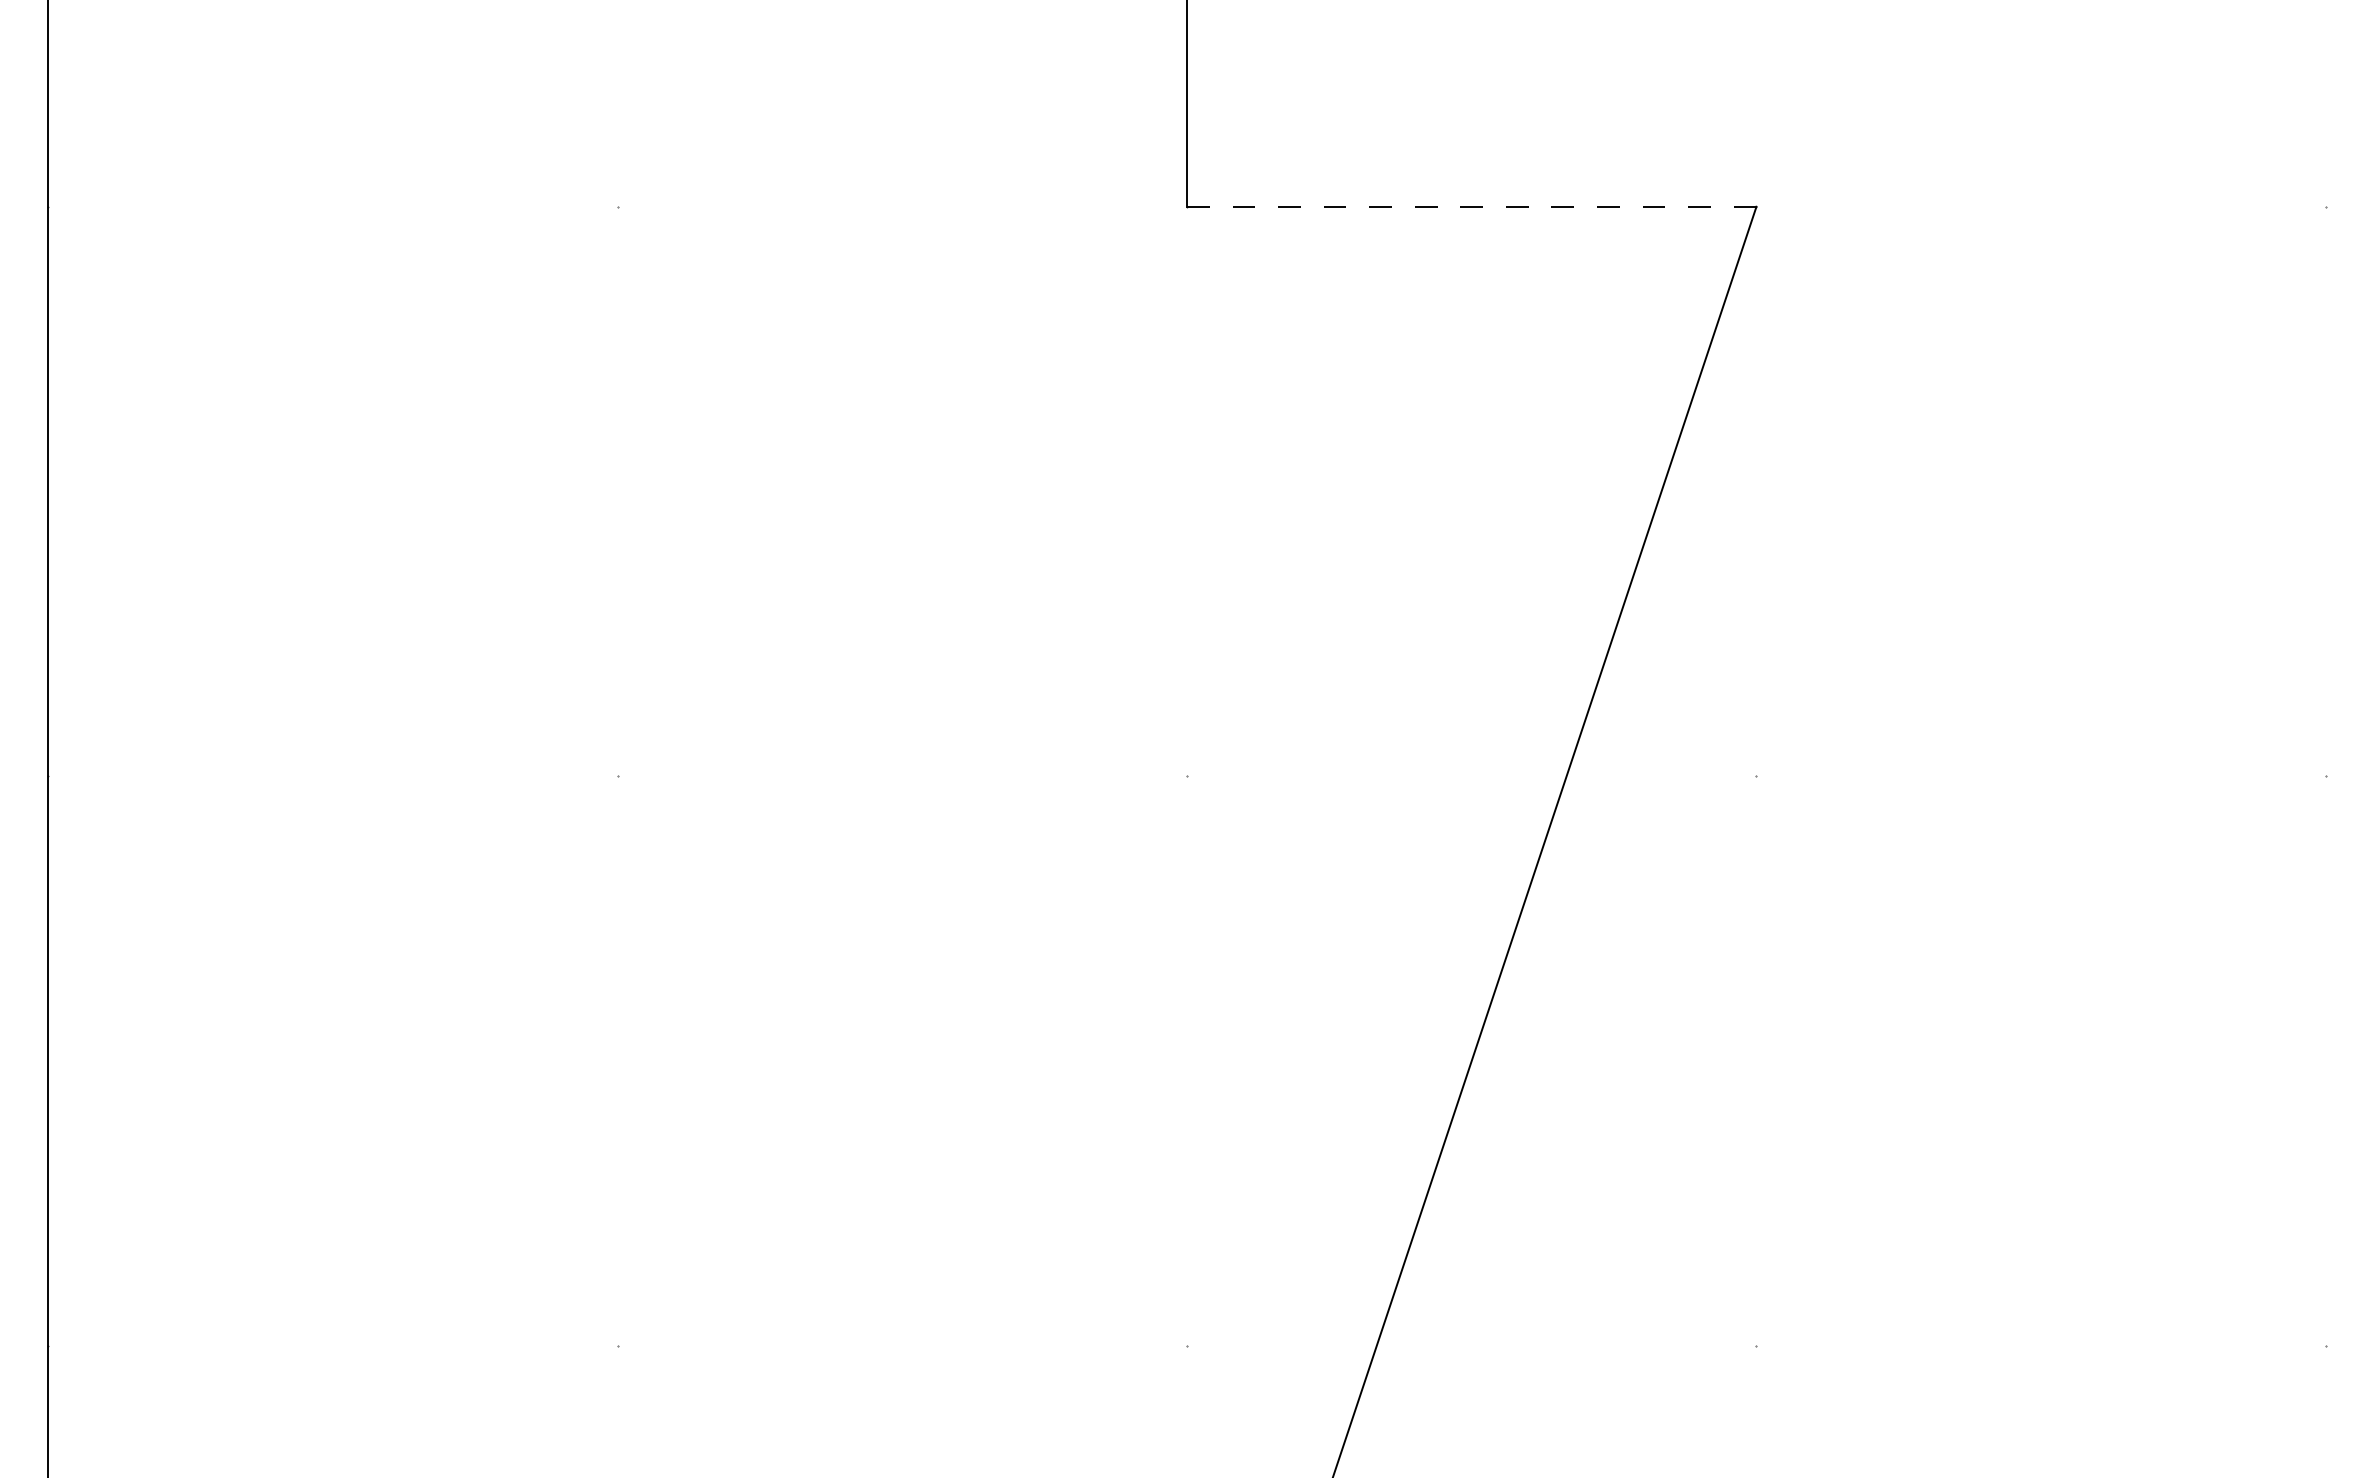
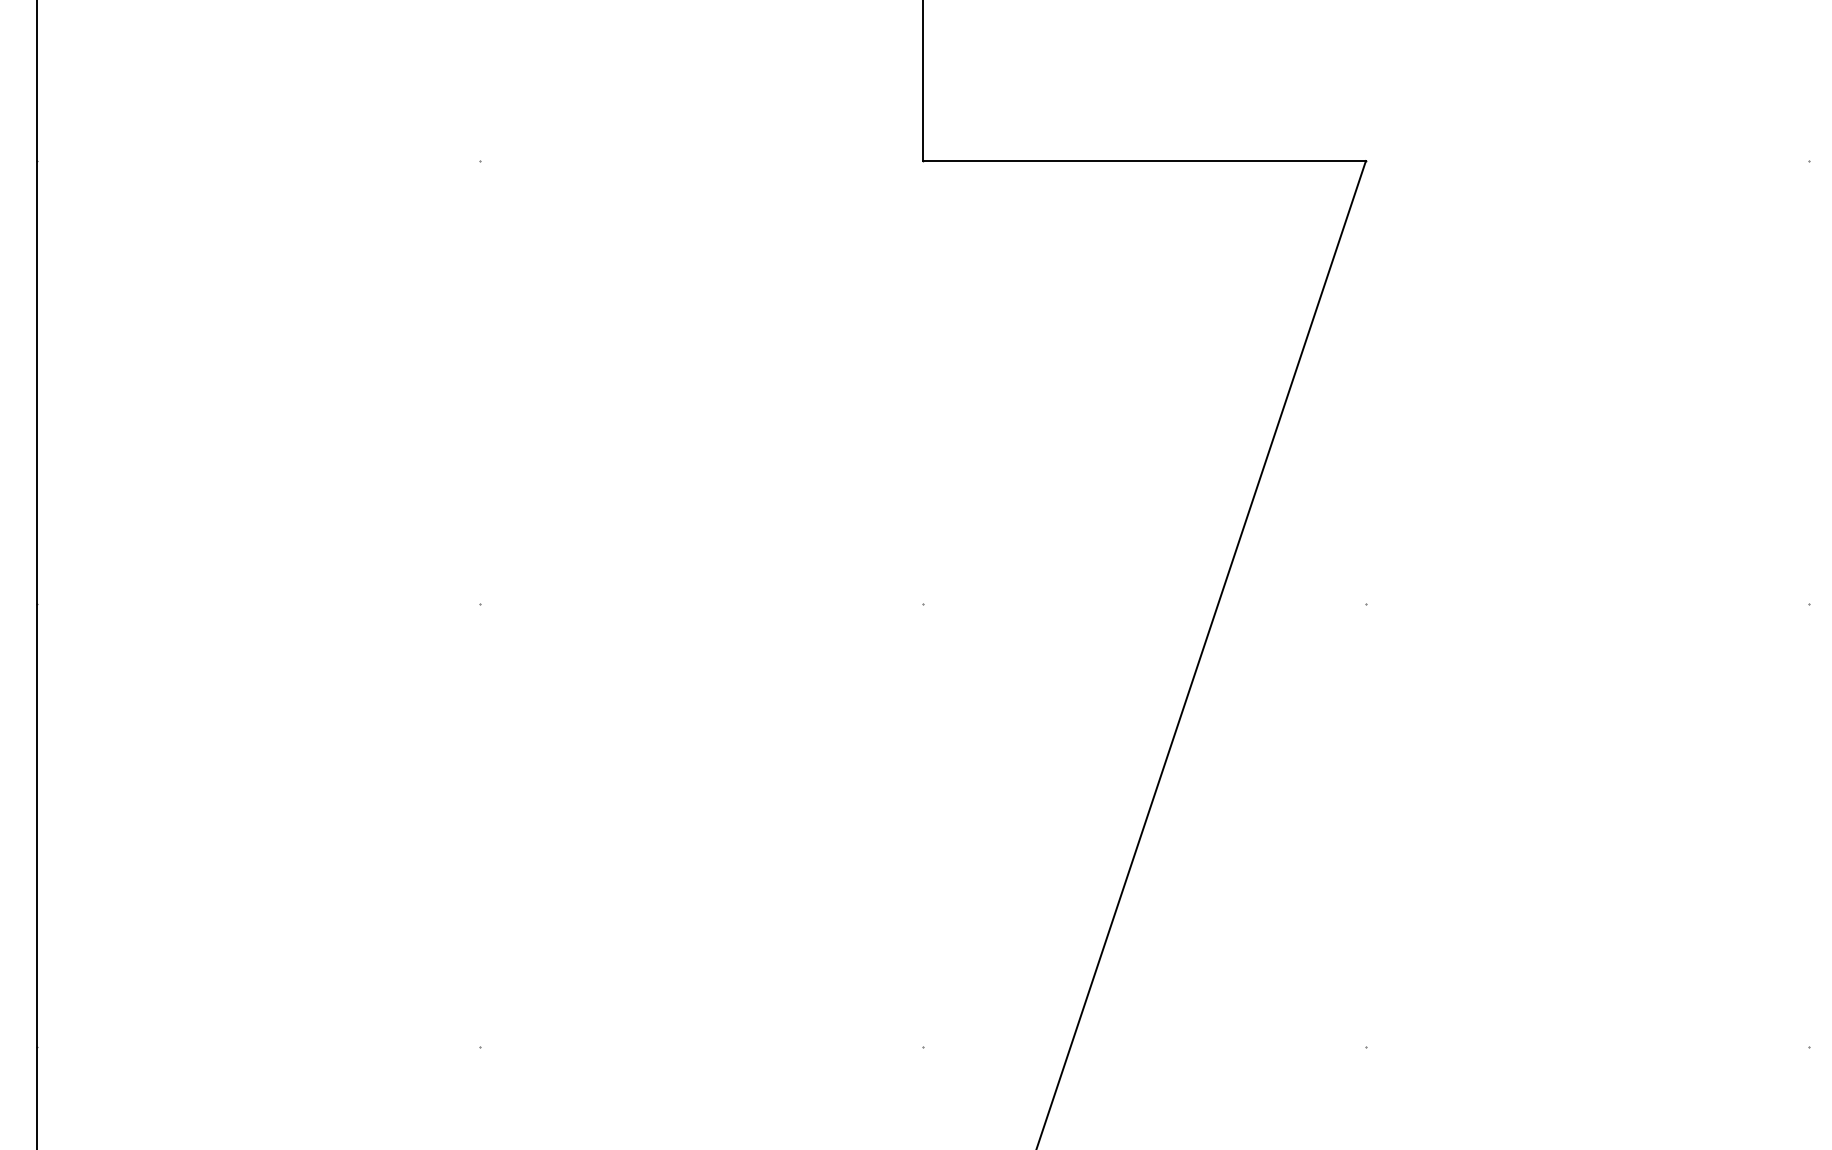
line: (1471, 206) -> (1144, 160), dashed -> solid

